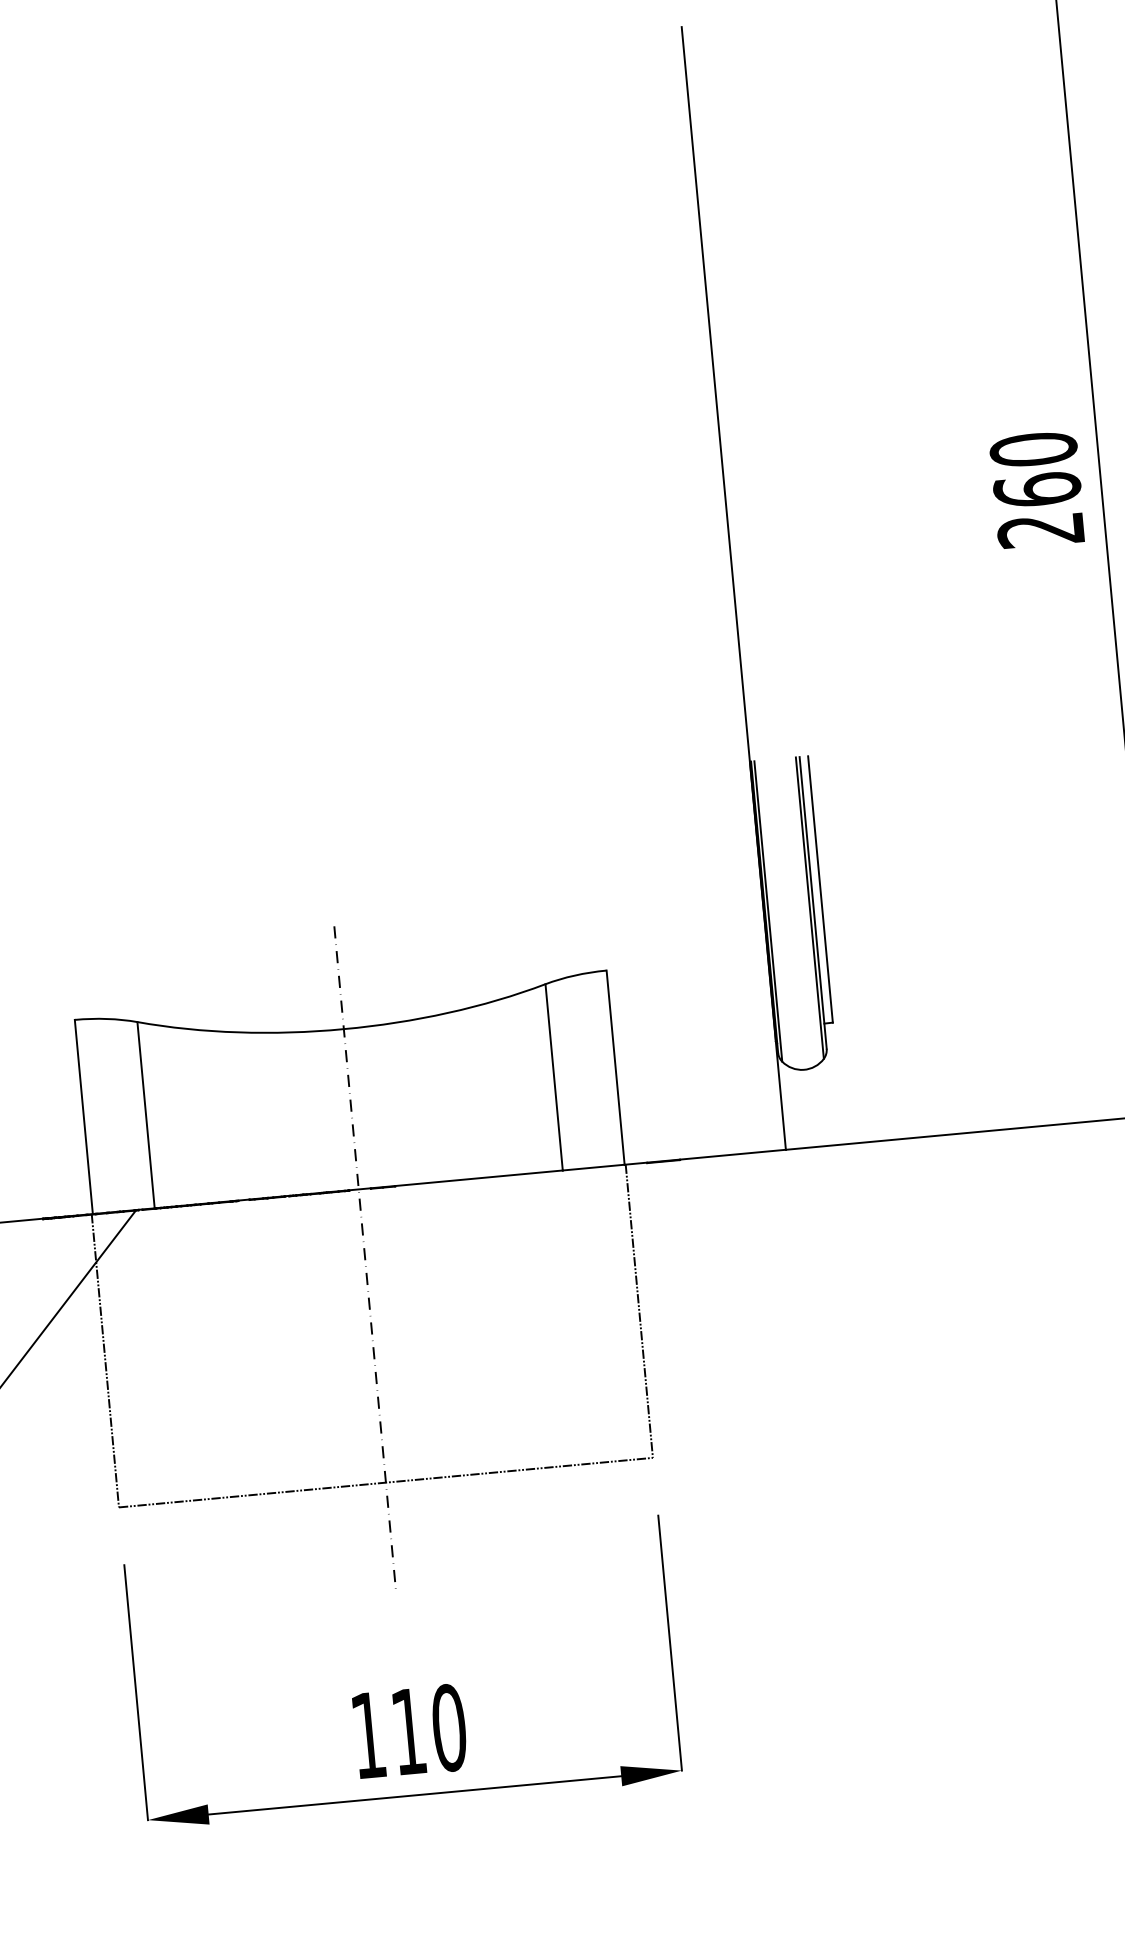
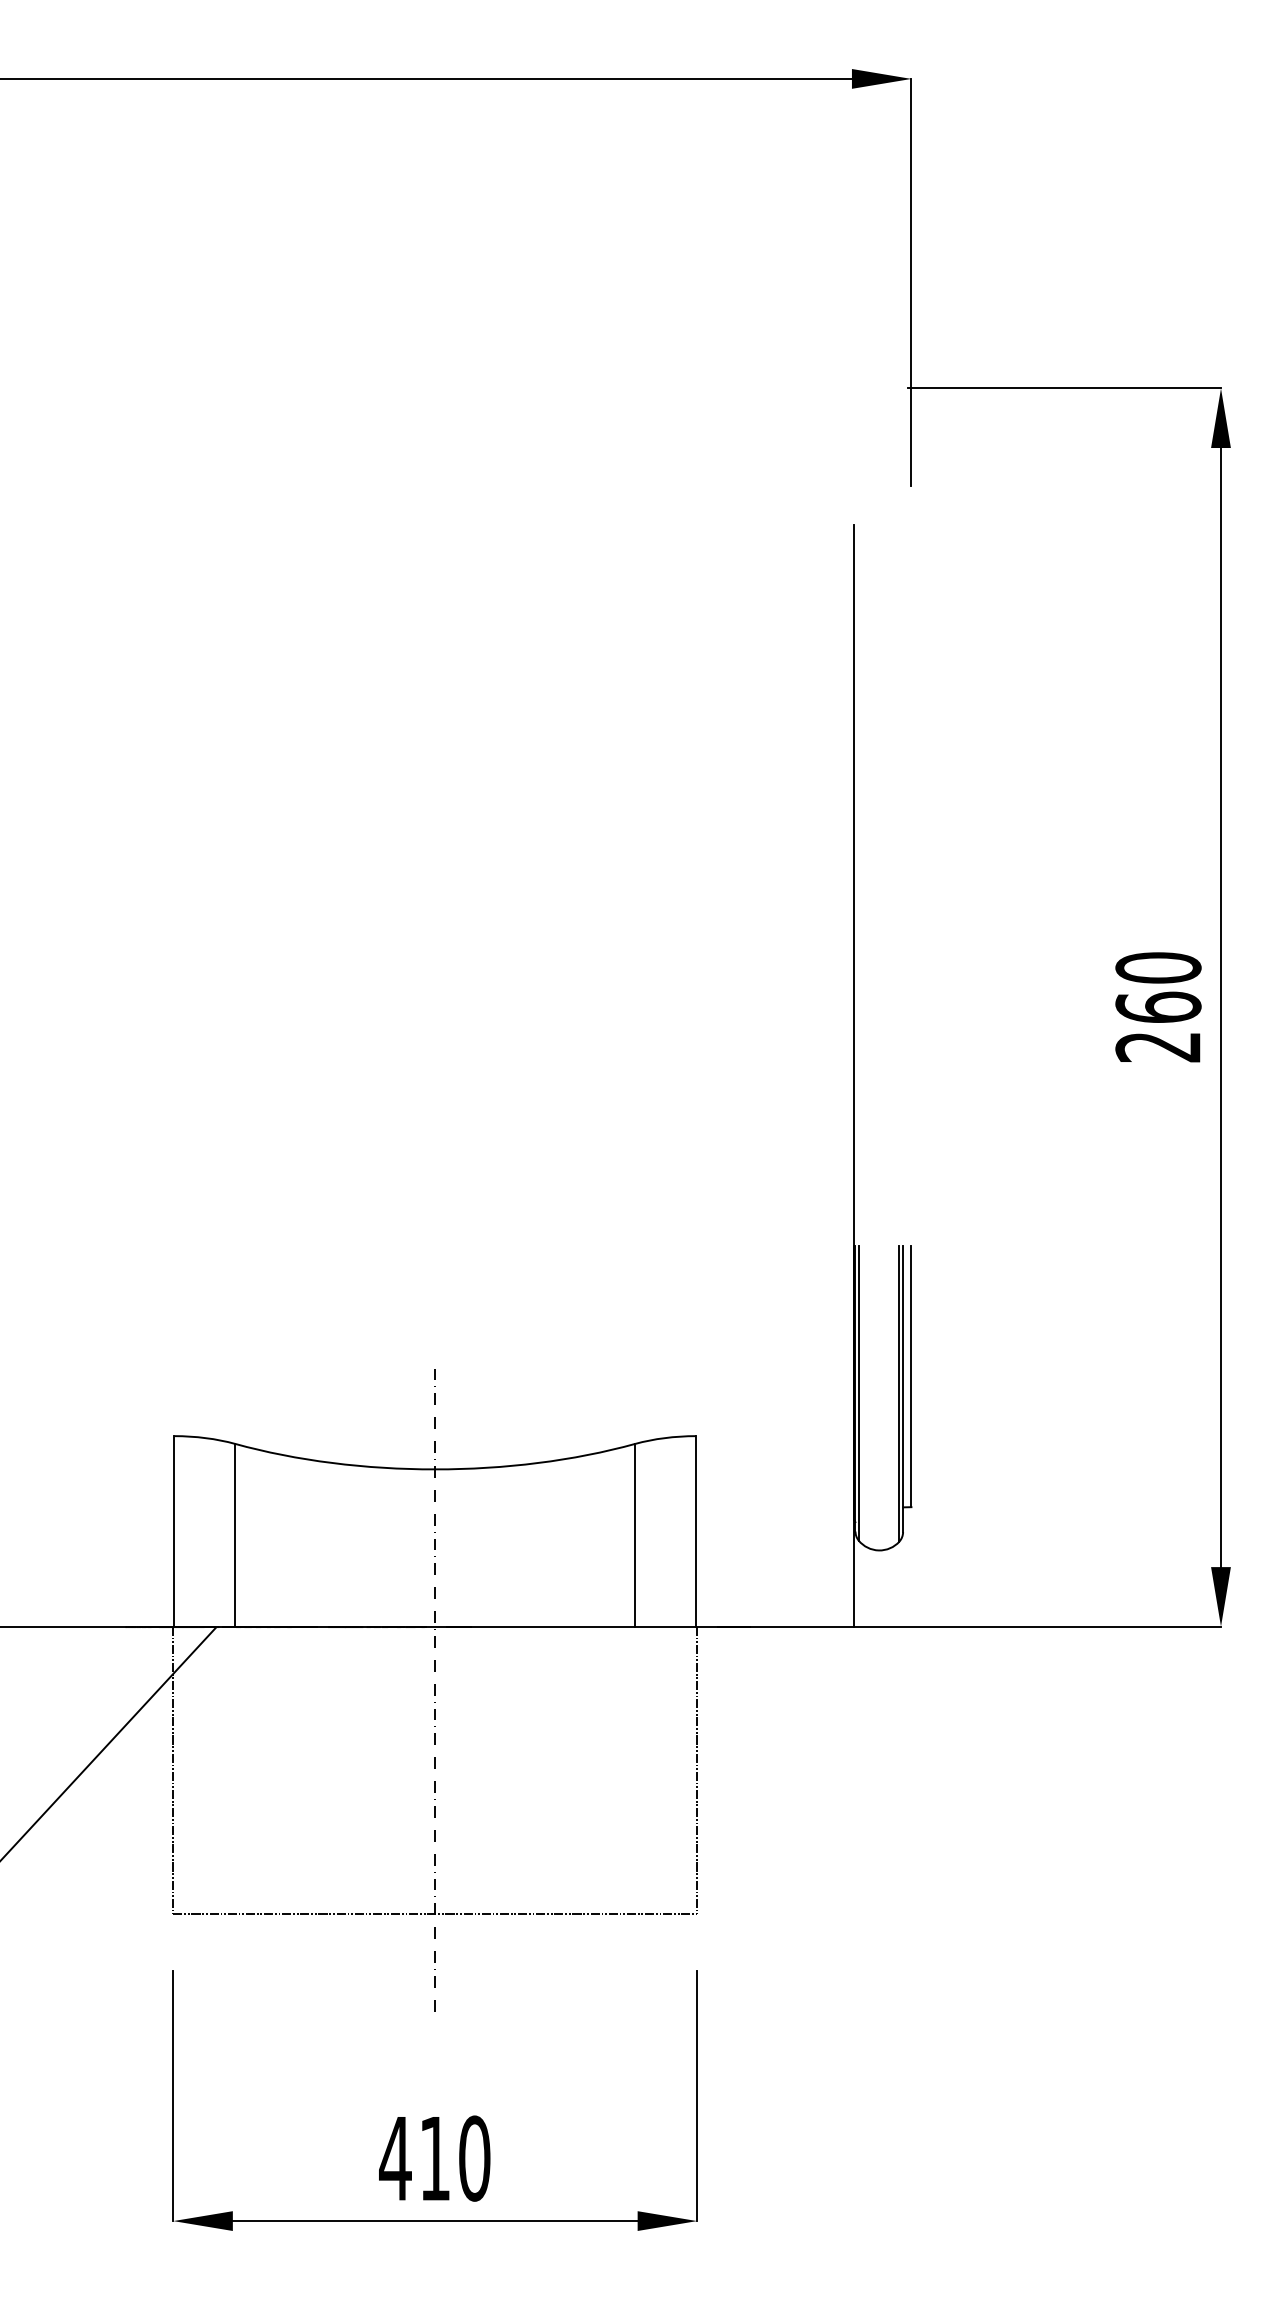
text: (368, 1735) -> (395, 2158), 110 -> 410

